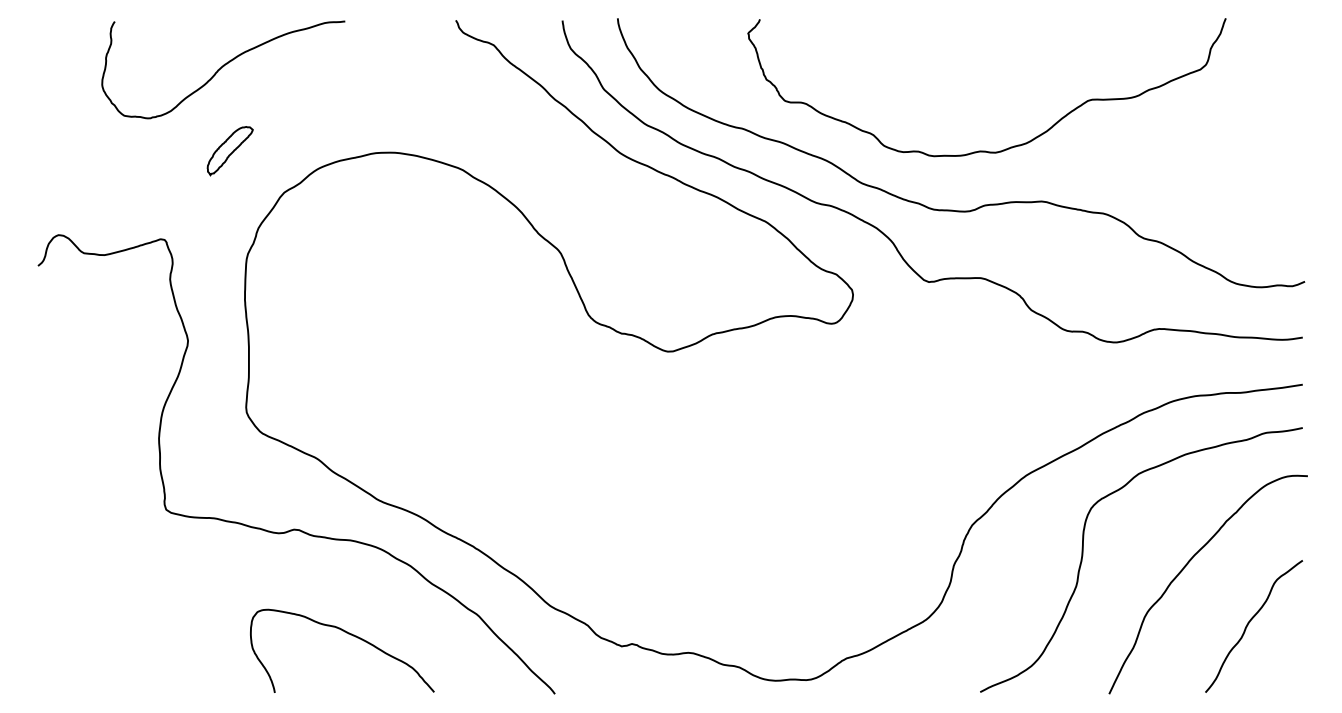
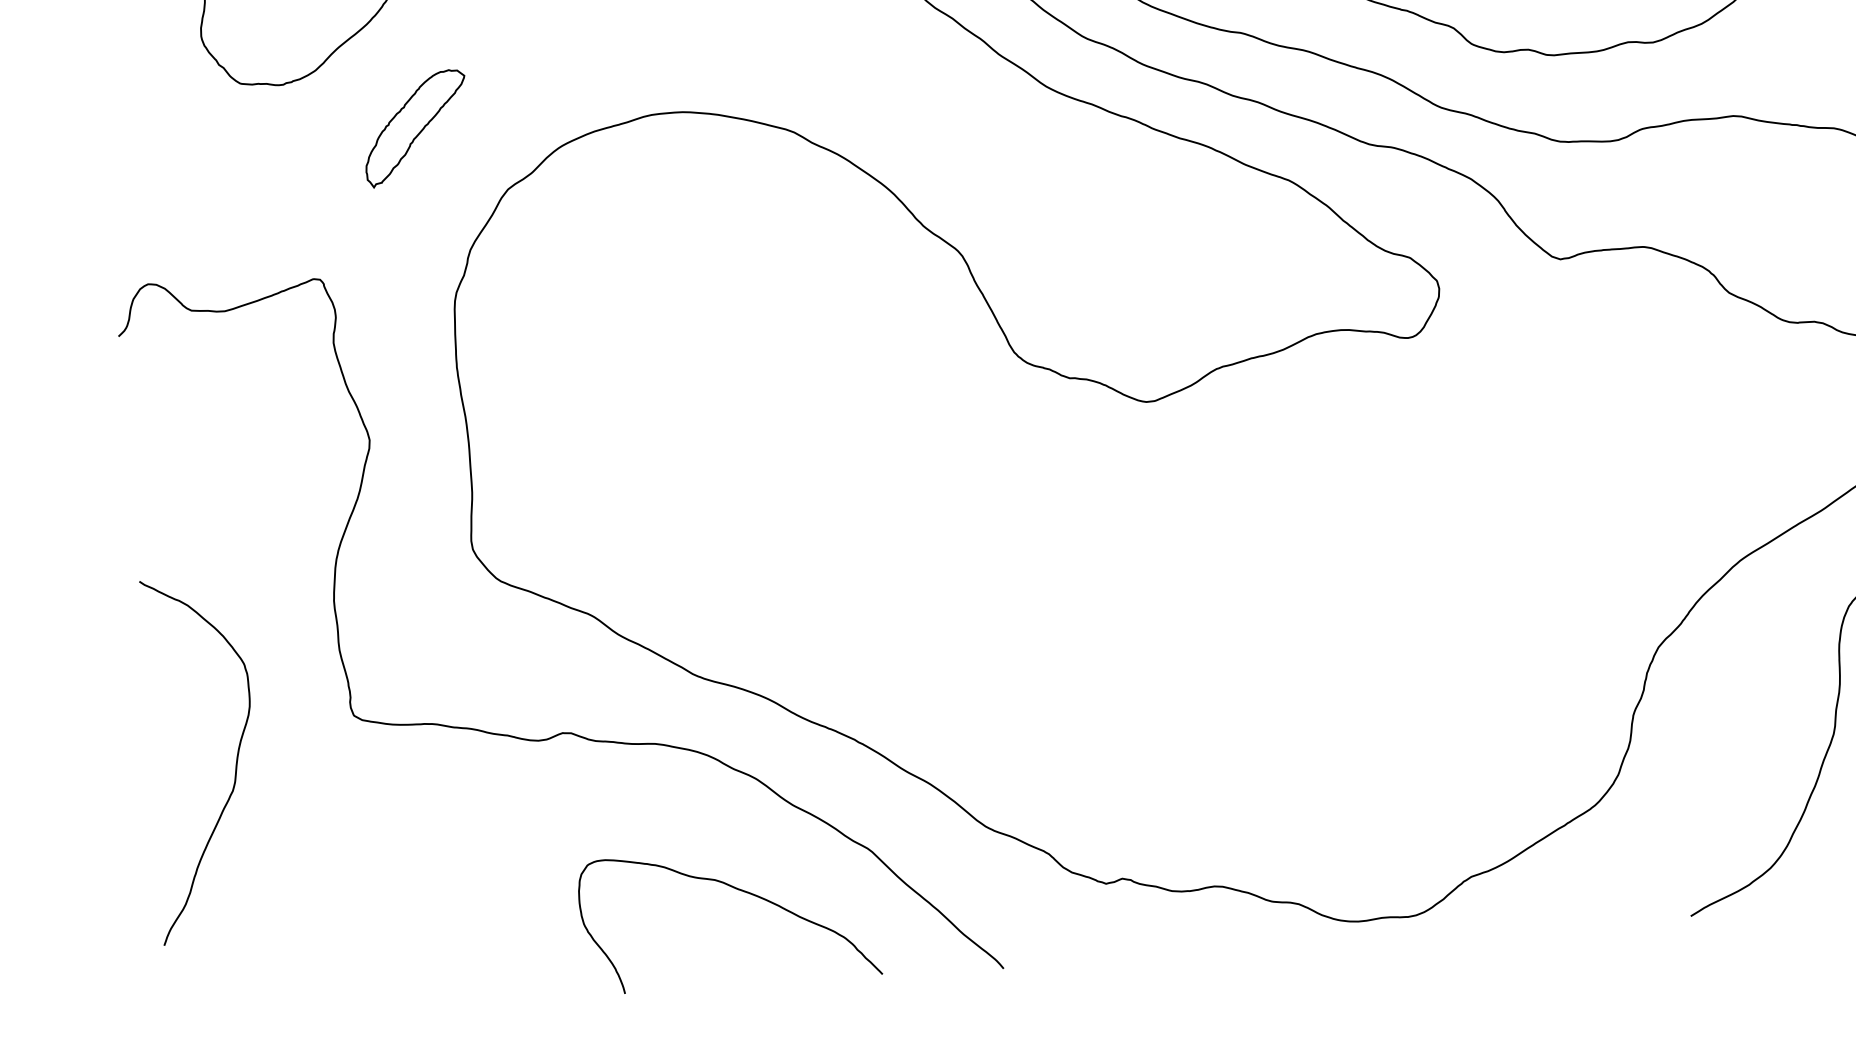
part: (230, 150) -> (416, 127), size x1.43
curve: (90, 535) -> (234, 766), added
curve: (350, 635) -> (740, 892), moved

